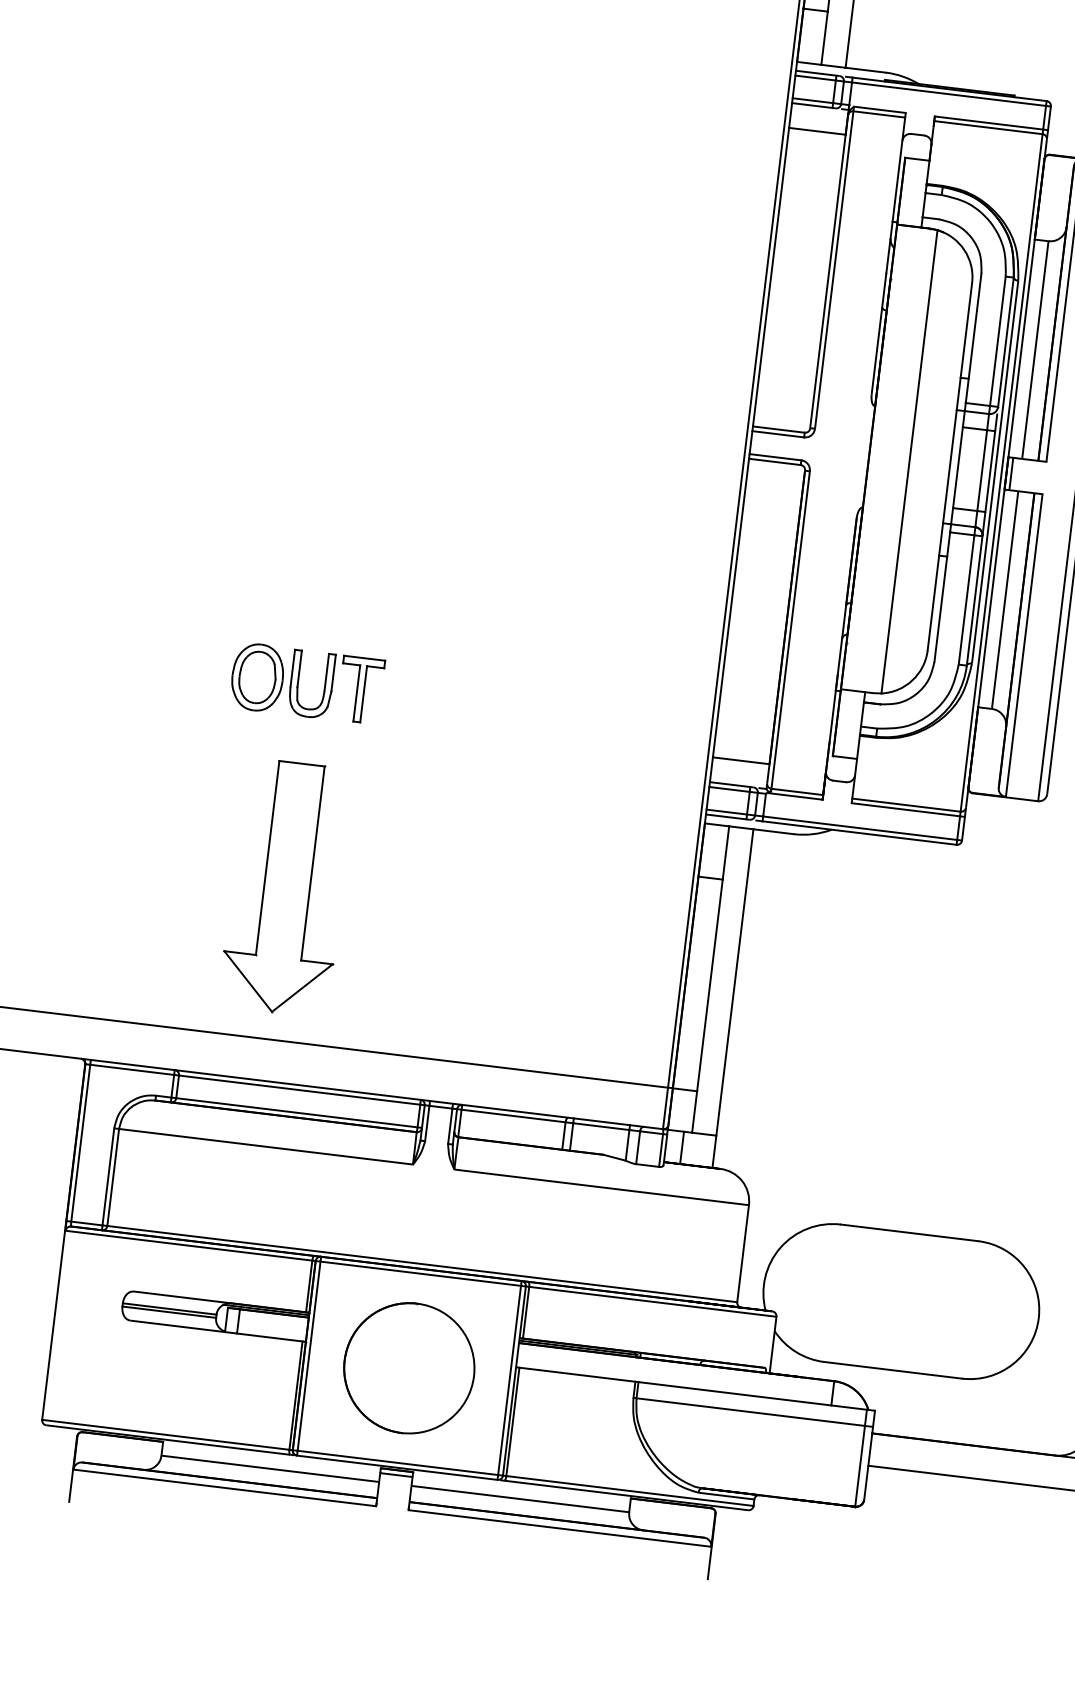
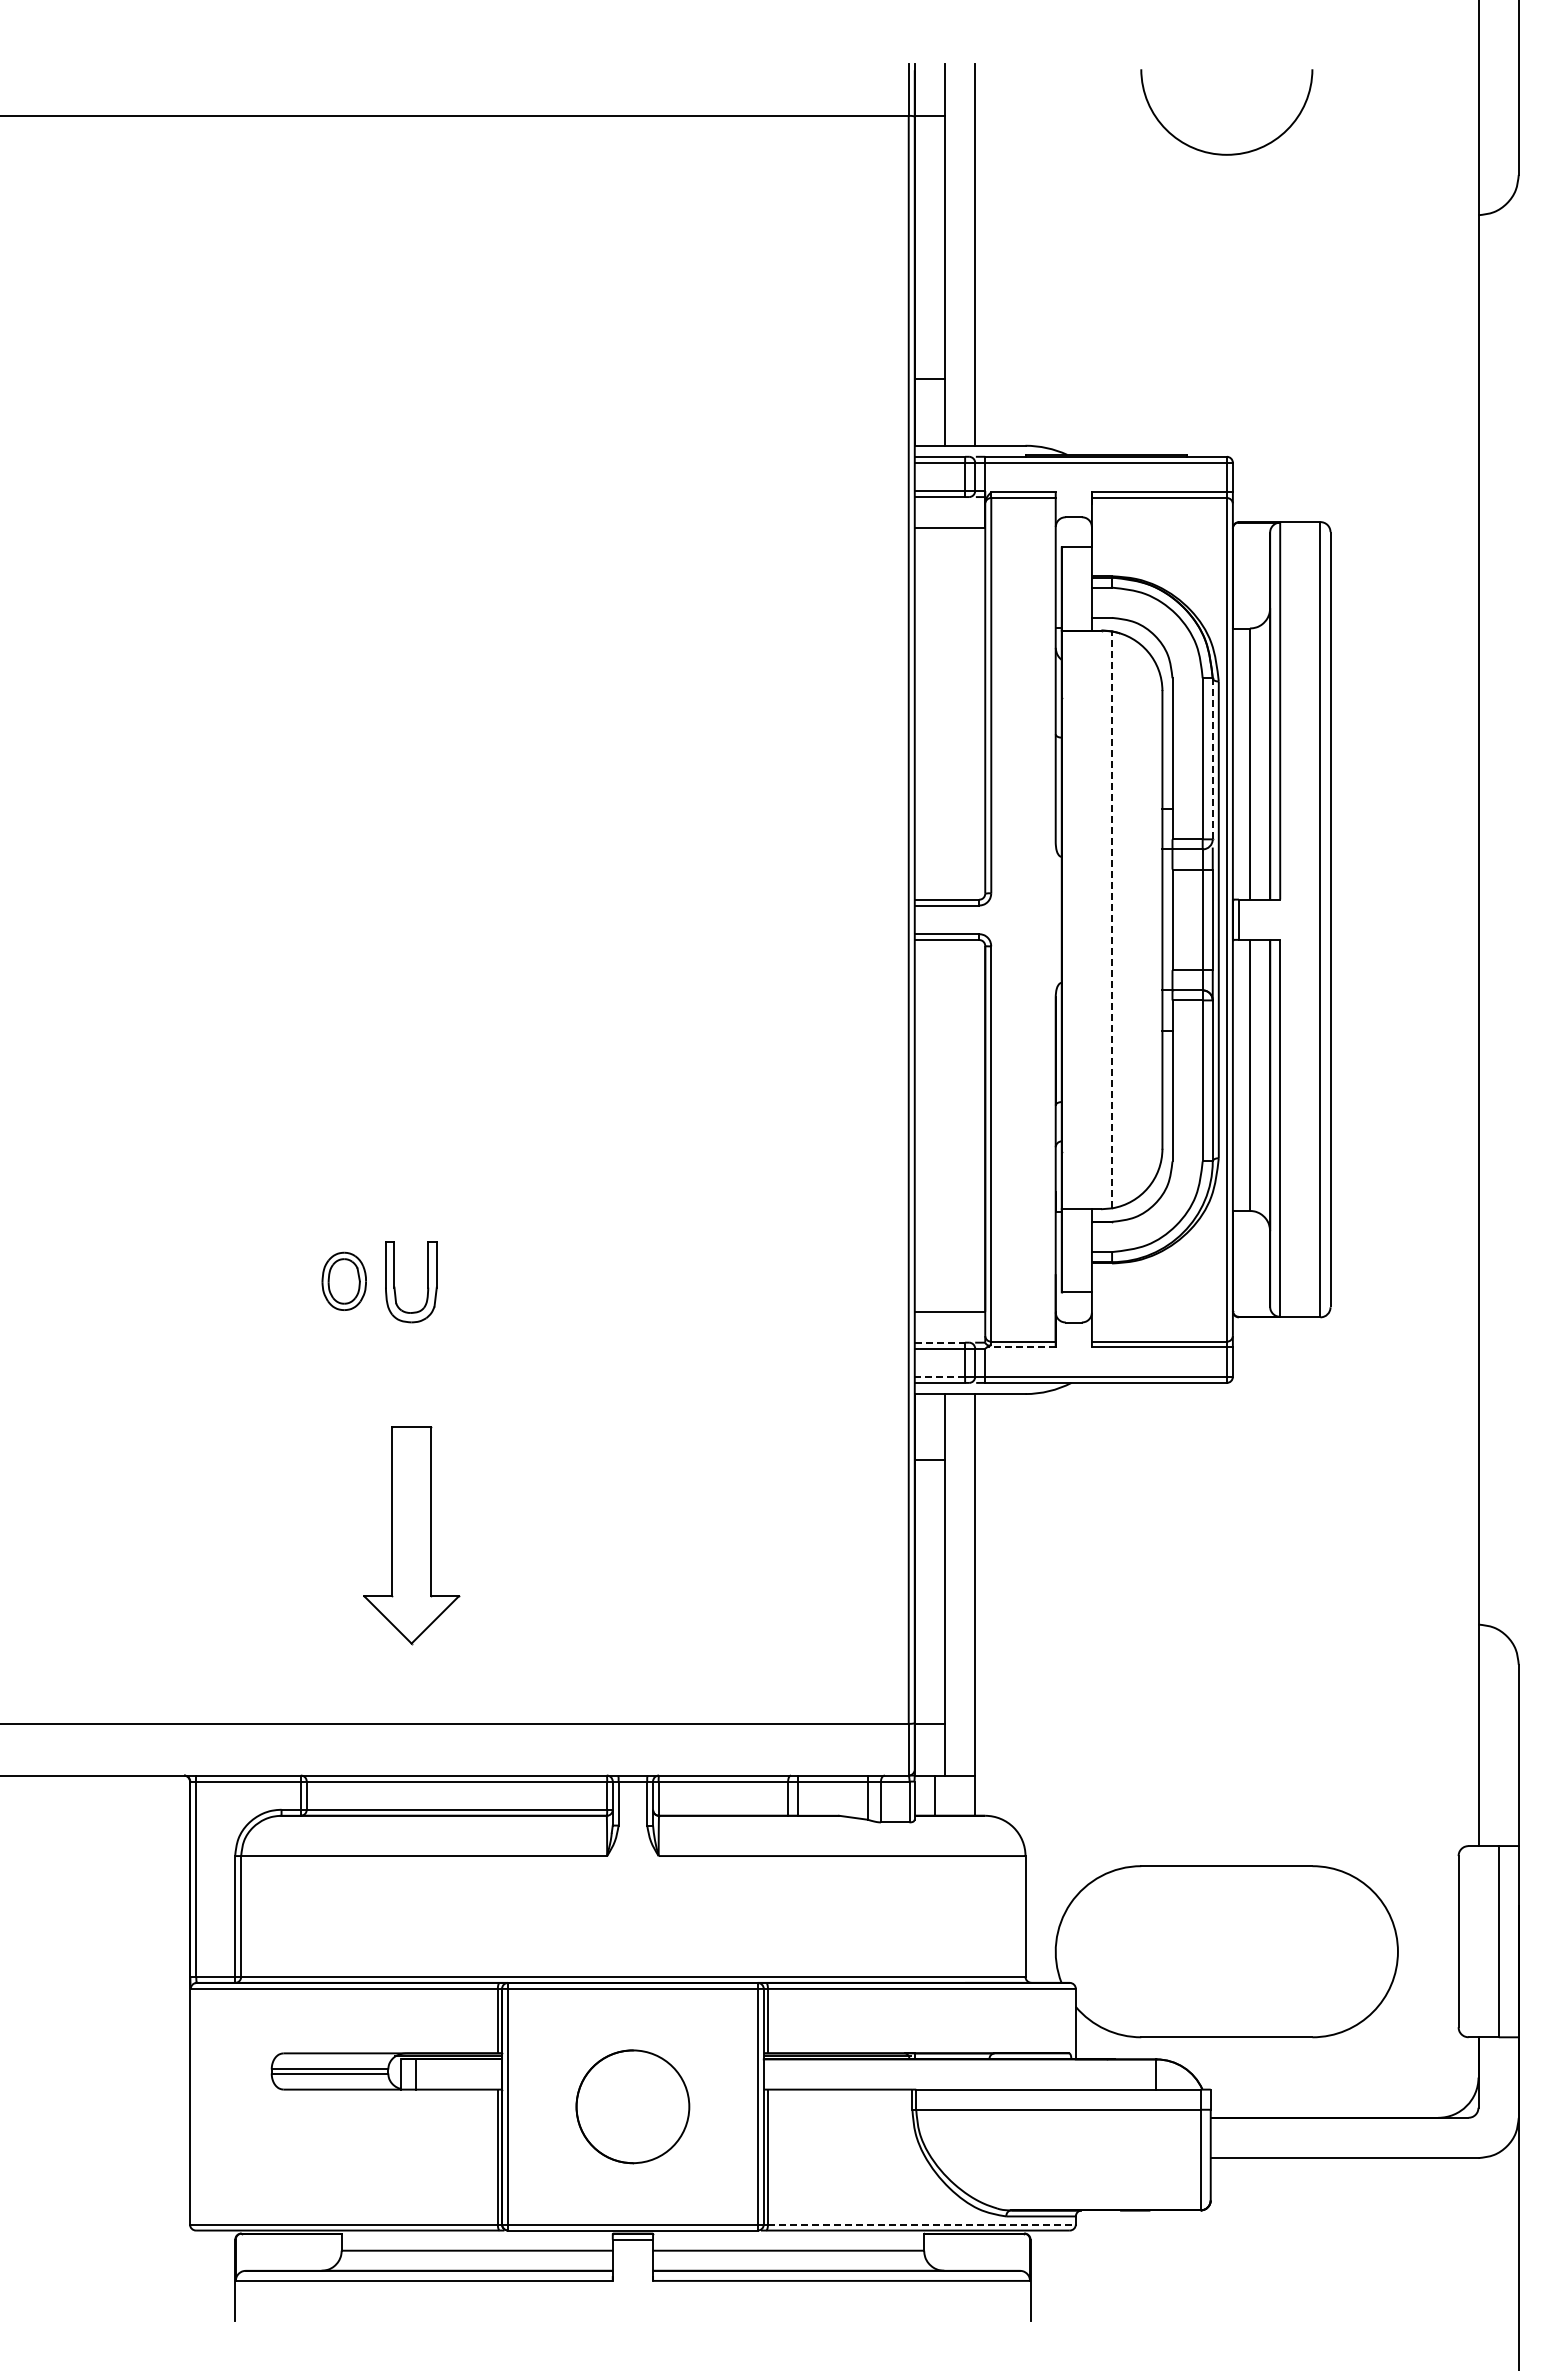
line: (1005, 341) -> (1212, 758), solid -> dashed
line: (909, 461) -> (1112, 919), solid -> dashed
part: (257, 677) -> (344, 1281), size x0.7
part: (360, 690) -> (472, 1281), removed
line: (730, 784) -> (940, 1342), solid -> dashed
line: (794, 796) -> (1020, 1347), solid -> dashed
line: (726, 811) -> (939, 1376), solid -> dashed
part: (287, 888) -> (411, 1535), size x0.7
circle: (409, 1368) -> (632, 2106), size x0.7
line: (629, 1490) -> (921, 2224), solid -> dashed

